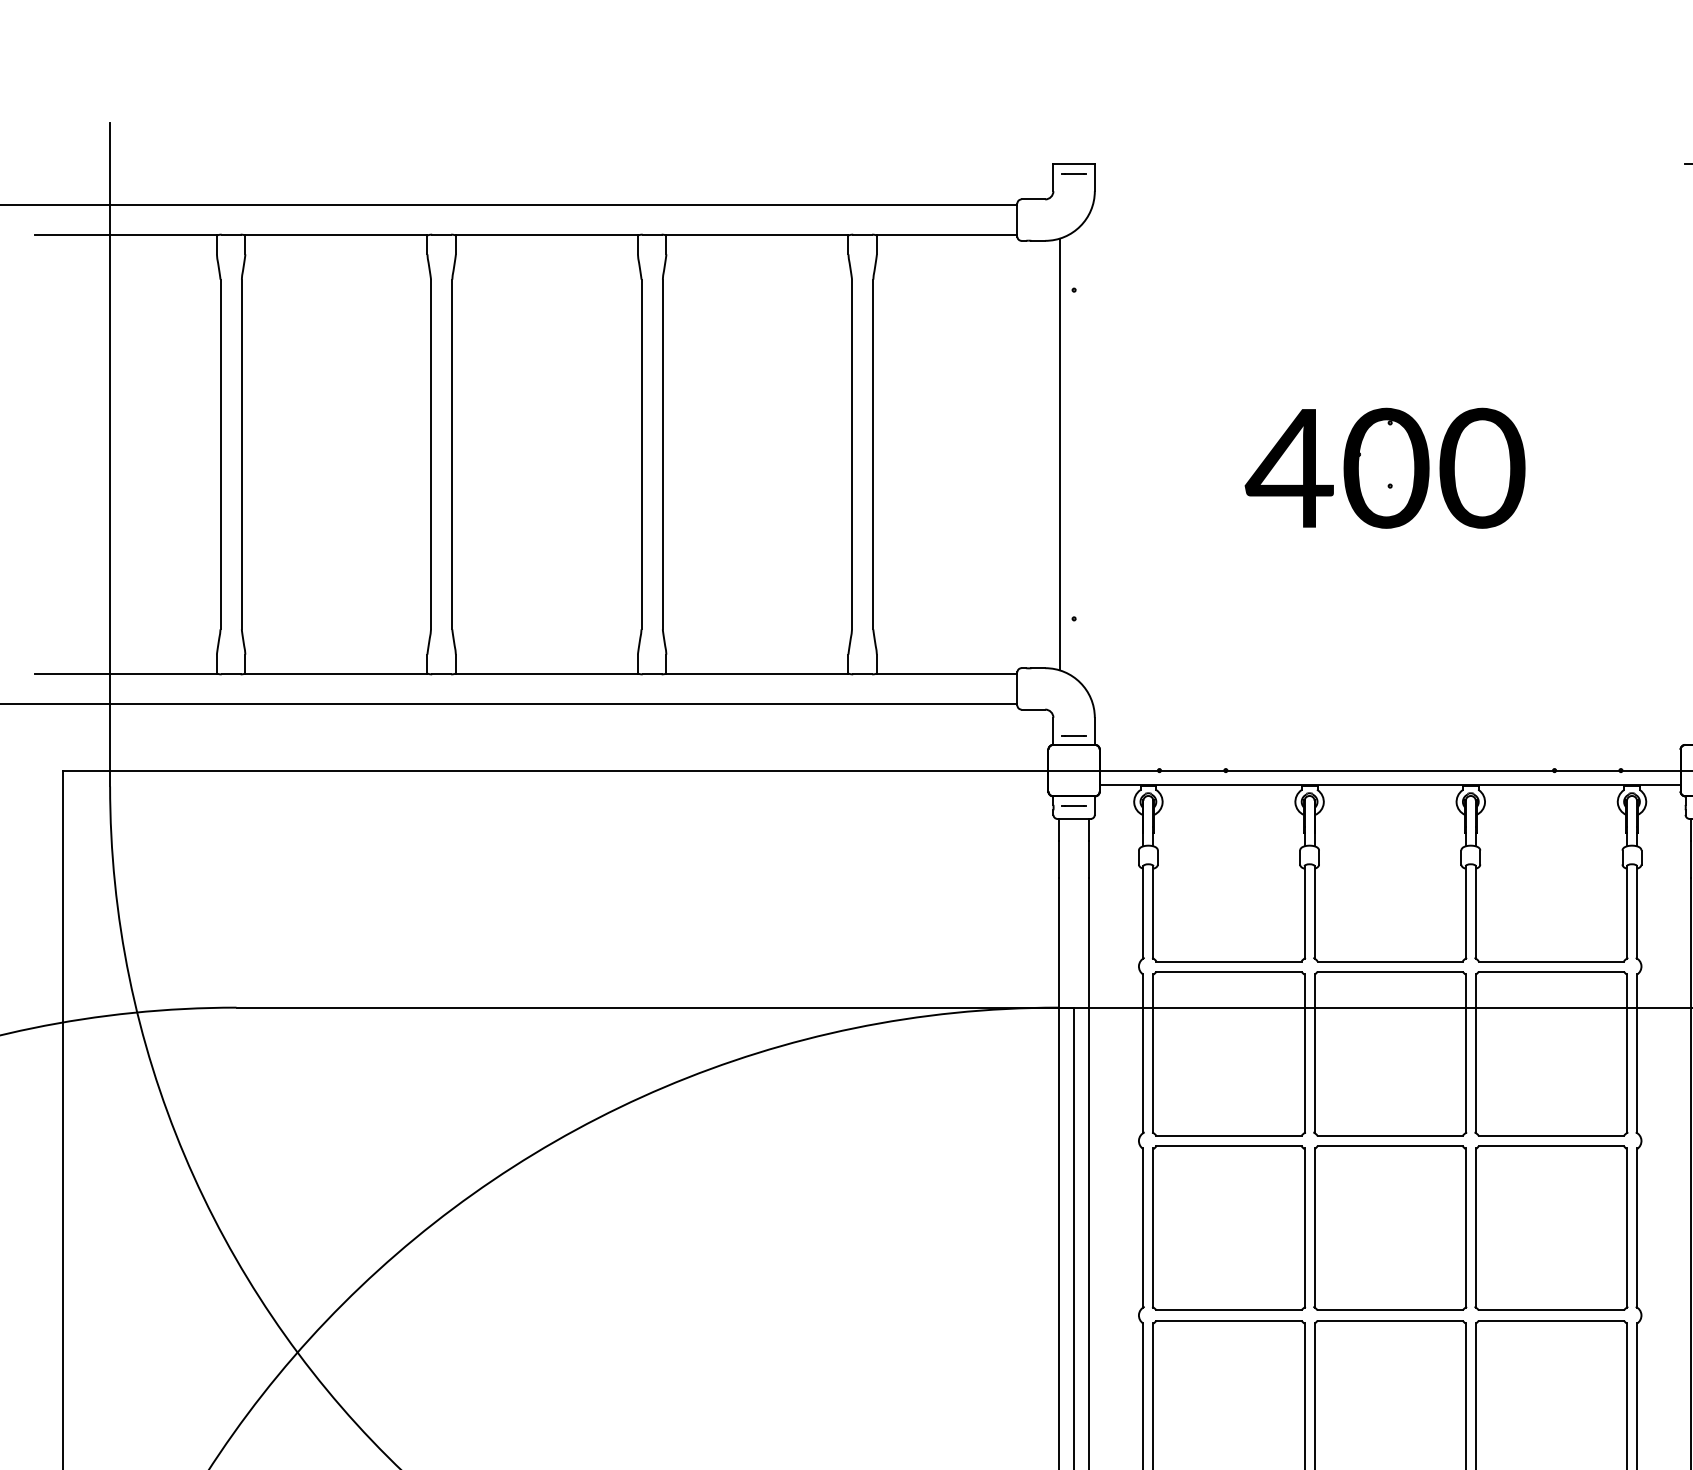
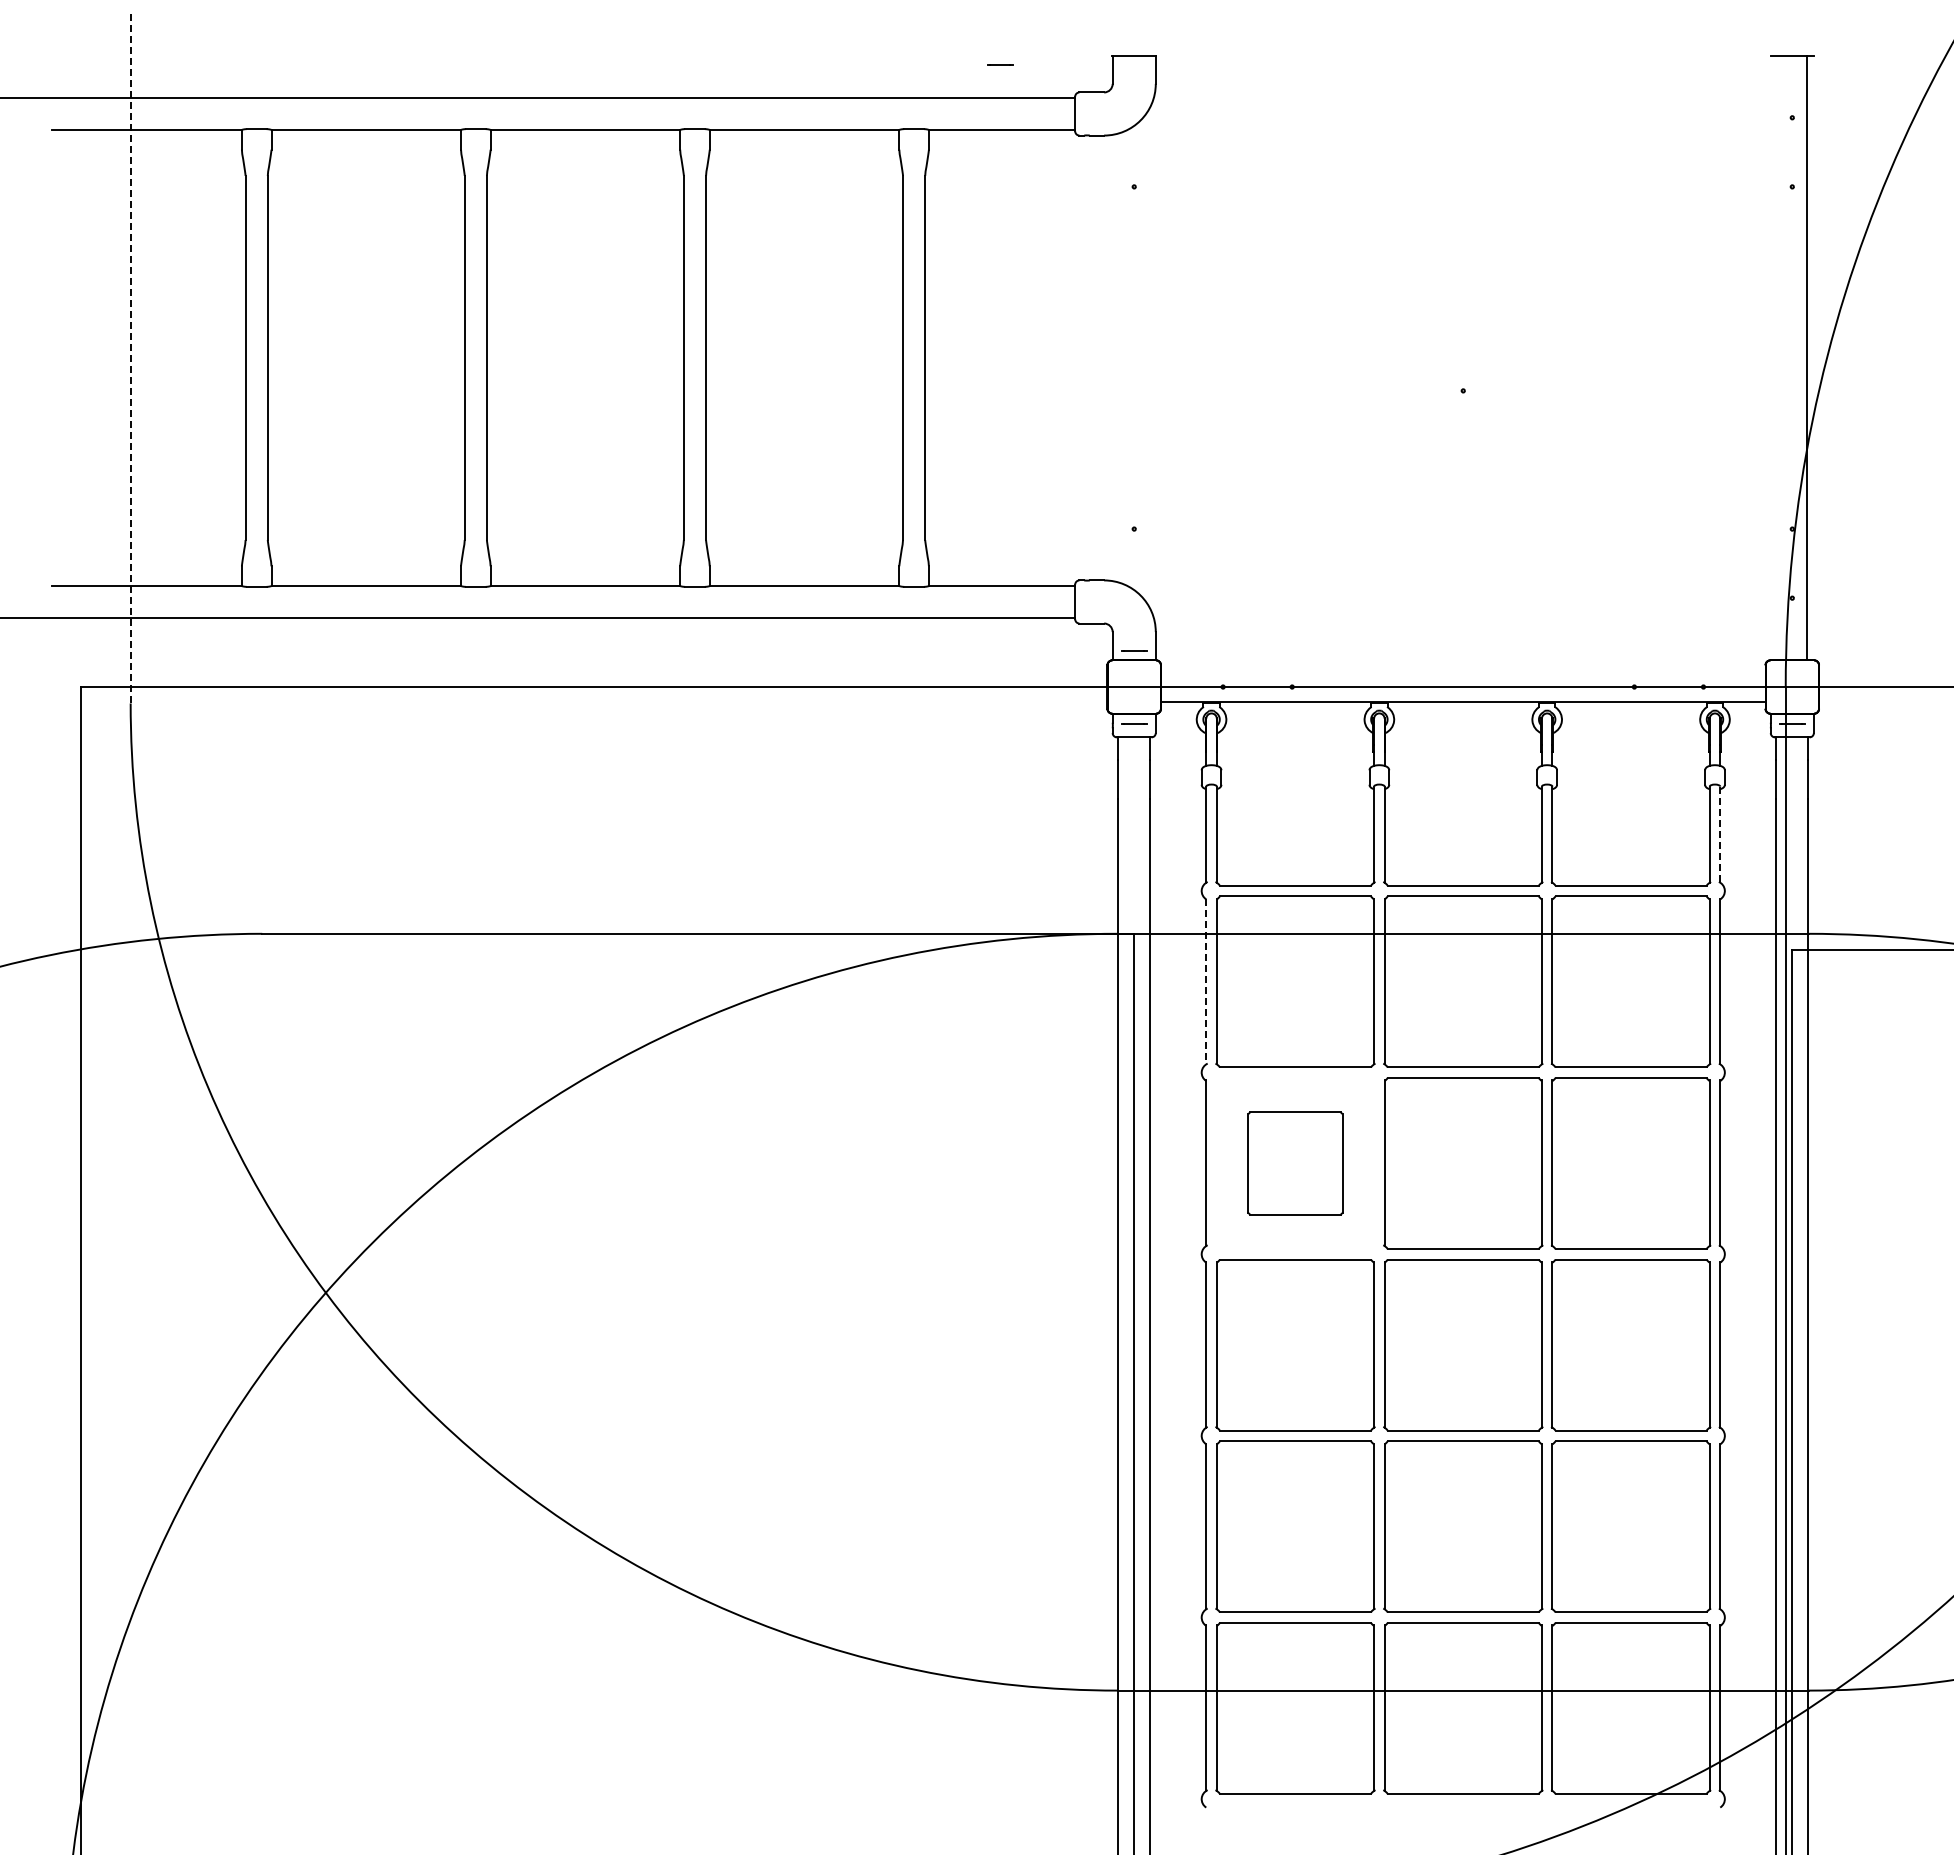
line: (1074, 172) -> (1000, 64), moved
line: (109, 454) -> (130, 357), solid -> dashed
line: (1059, 454) -> (1119, 357), removed
part: (1384, 468) -> (1457, 372), removed
line: (1637, 913) -> (1720, 835), solid -> dashed
line: (1143, 1053) -> (1206, 981), solid -> dashed
part: (1229, 1228) -> (1295, 1163), size x0.6

